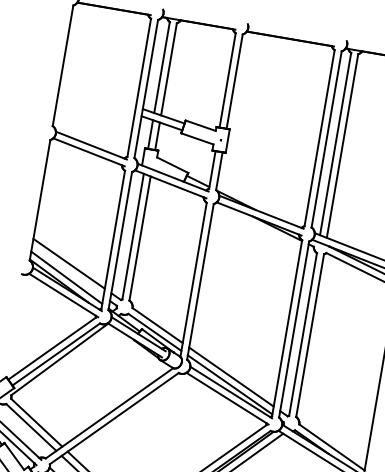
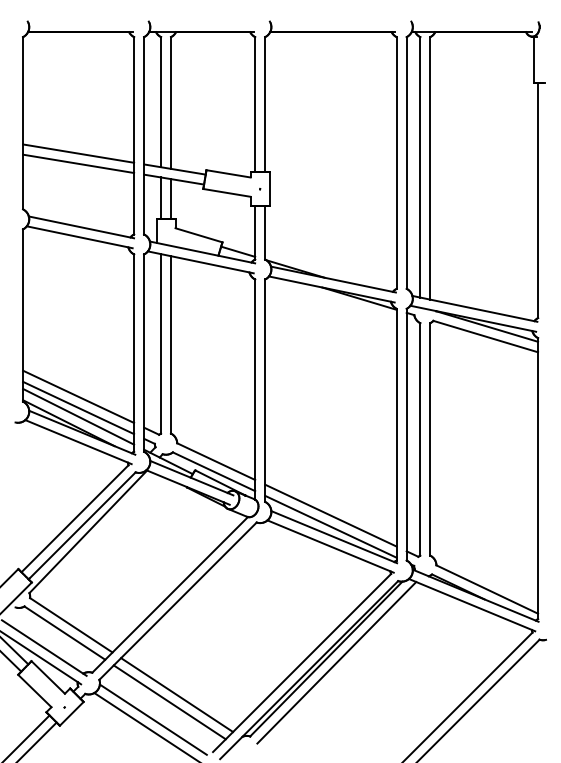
line: (98, 93) -> (78, 153), added
line: (96, 100) -> (78, 163), added
line: (67, 271) -> (78, 407), added

